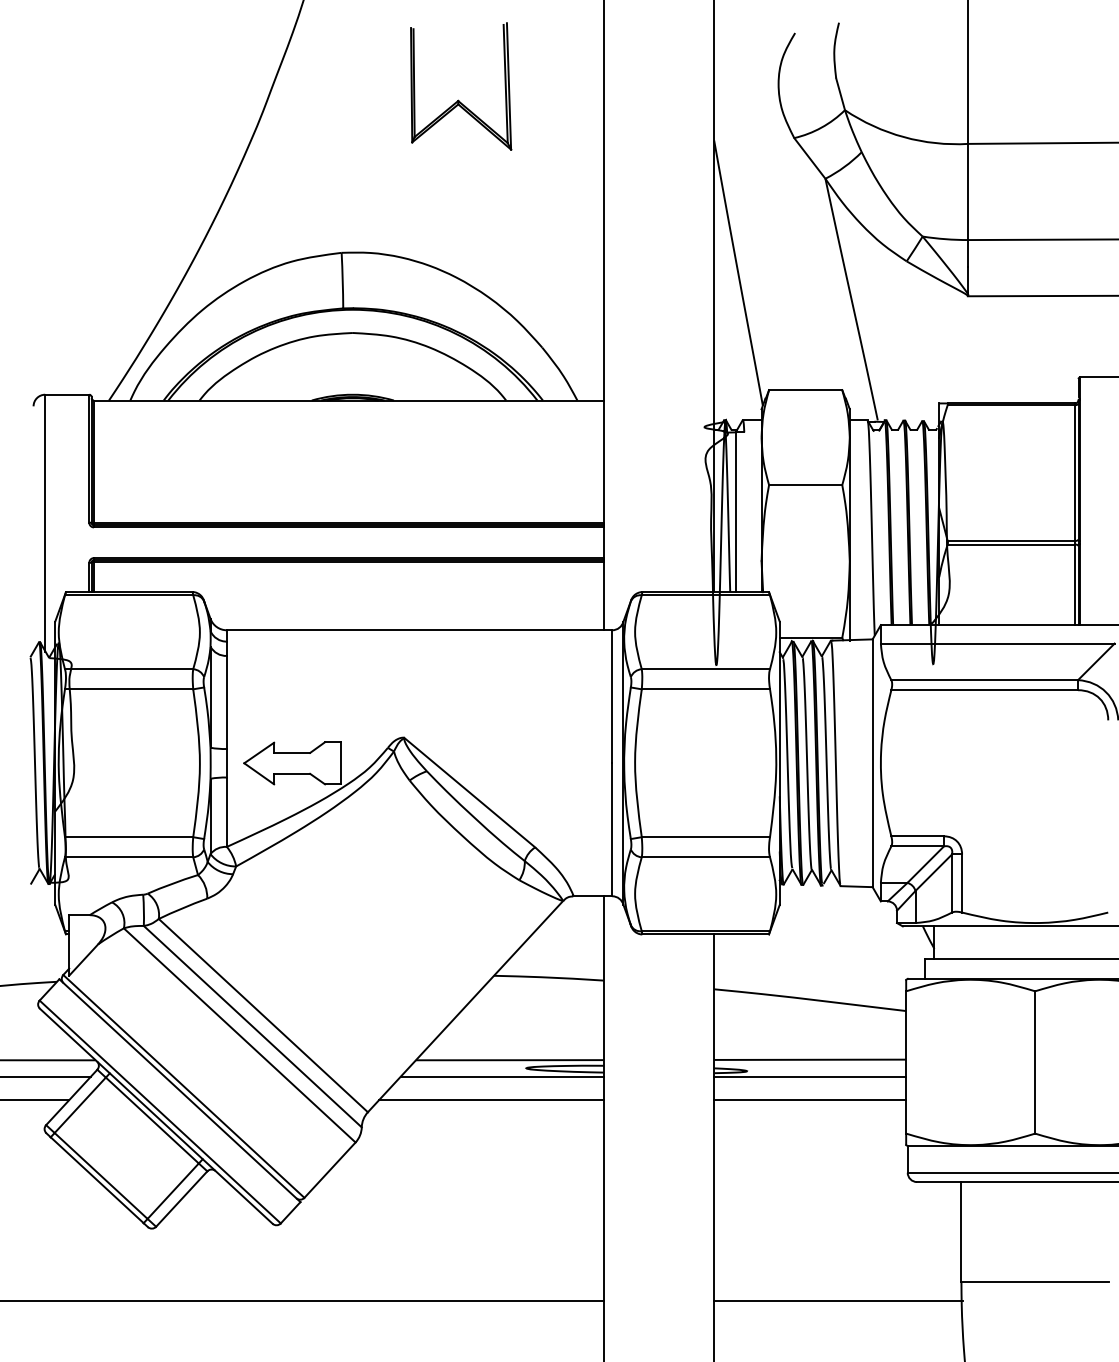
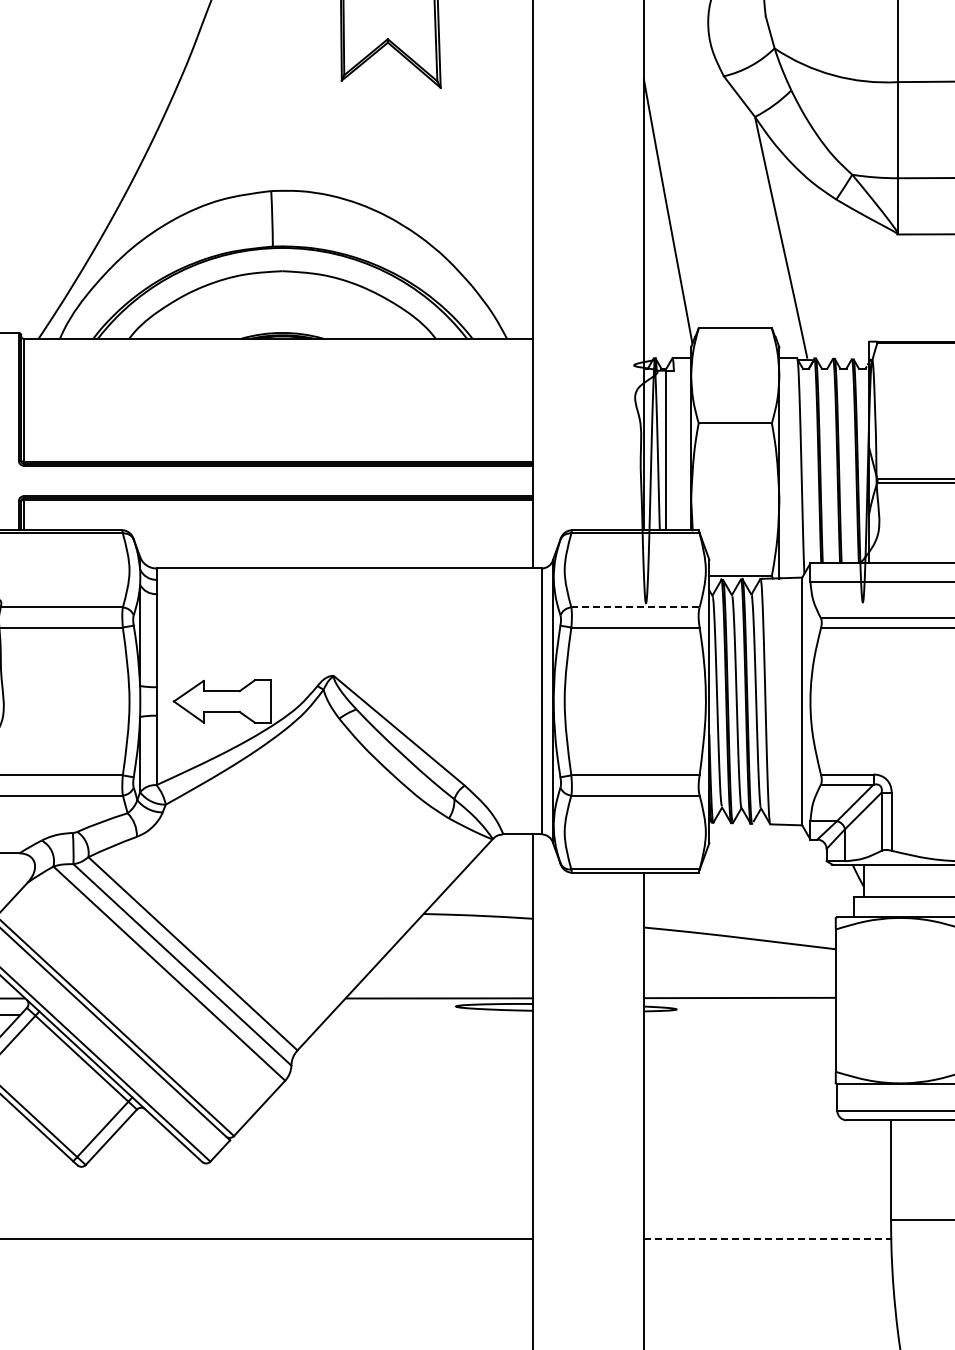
line: (706, 669) -> (636, 607), solid -> dashed
line: (501, 1076) -> (431, 1014), removed
line: (810, 1076) -> (740, 1014), removed
line: (491, 1100) -> (421, 1038), removed
line: (810, 1100) -> (740, 1038), removed
line: (838, 1300) -> (768, 1238), solid -> dashed

